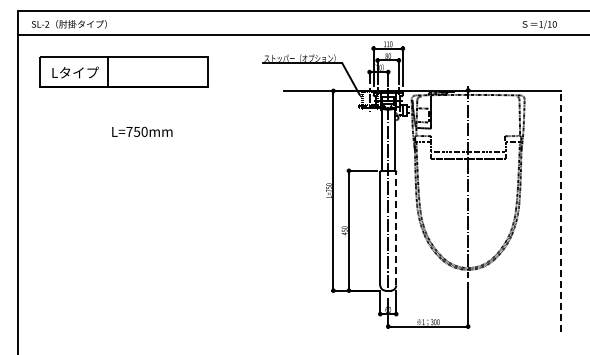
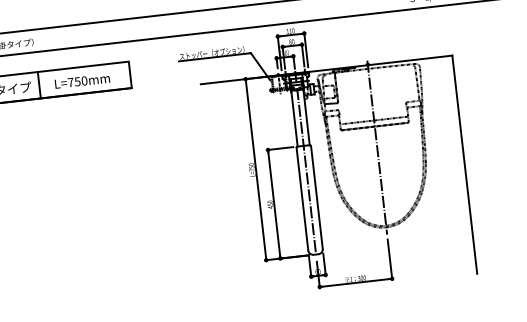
text: (142, 131) -> (82, 80), moved
line: (561, 210) -> (464, 163), dashed -> solid
line: (396, 228) -> (317, 197), dashed -> solid

